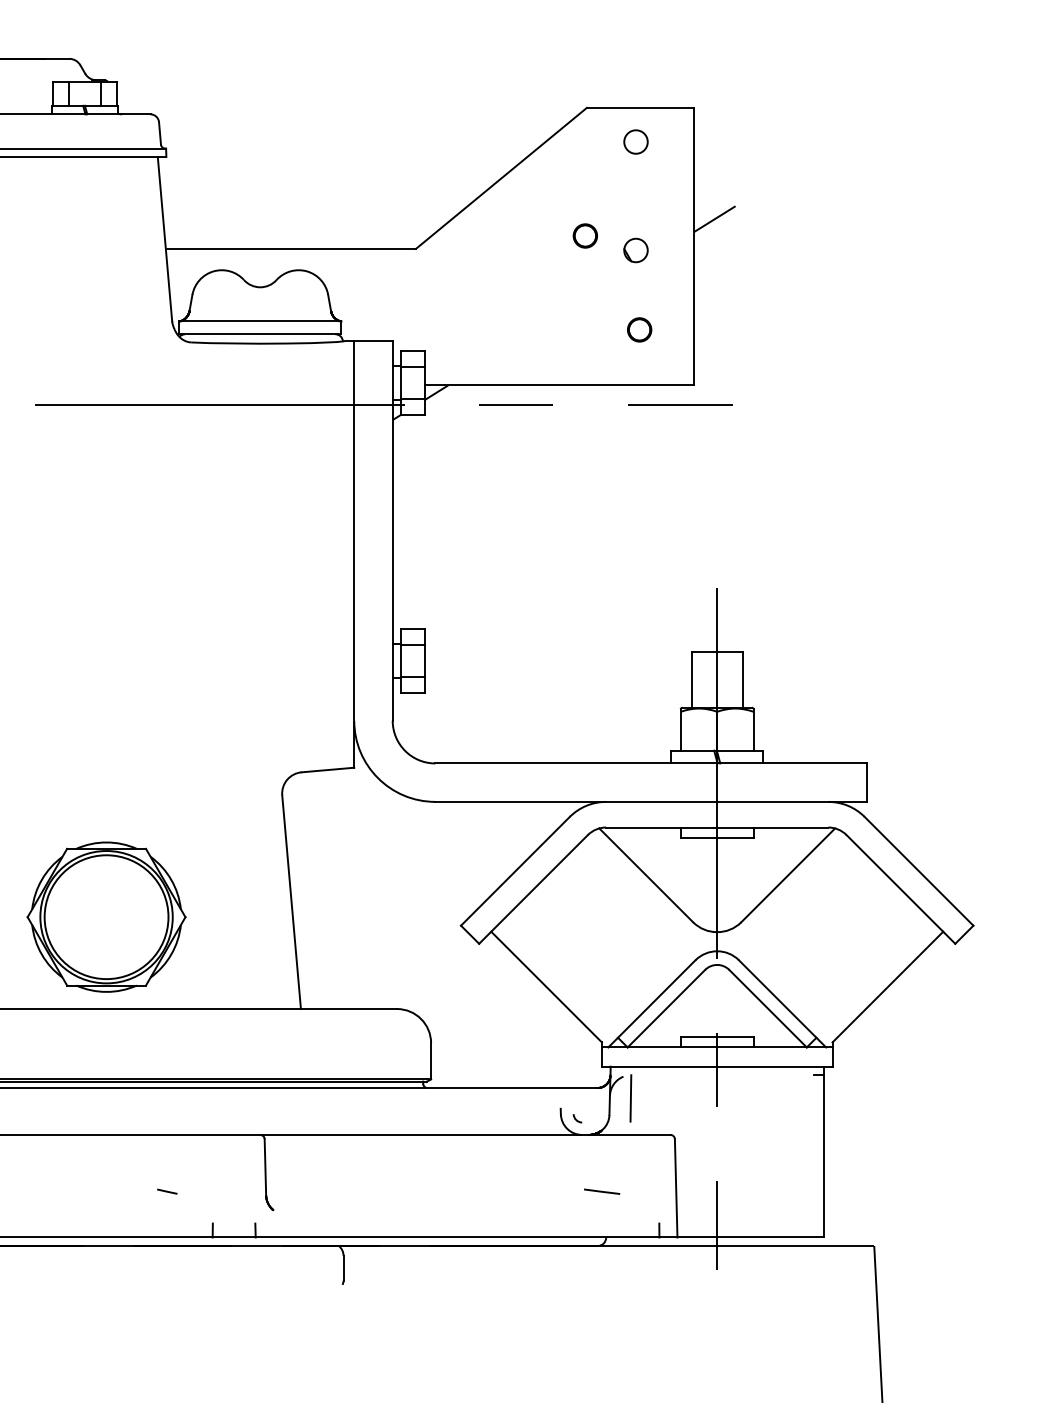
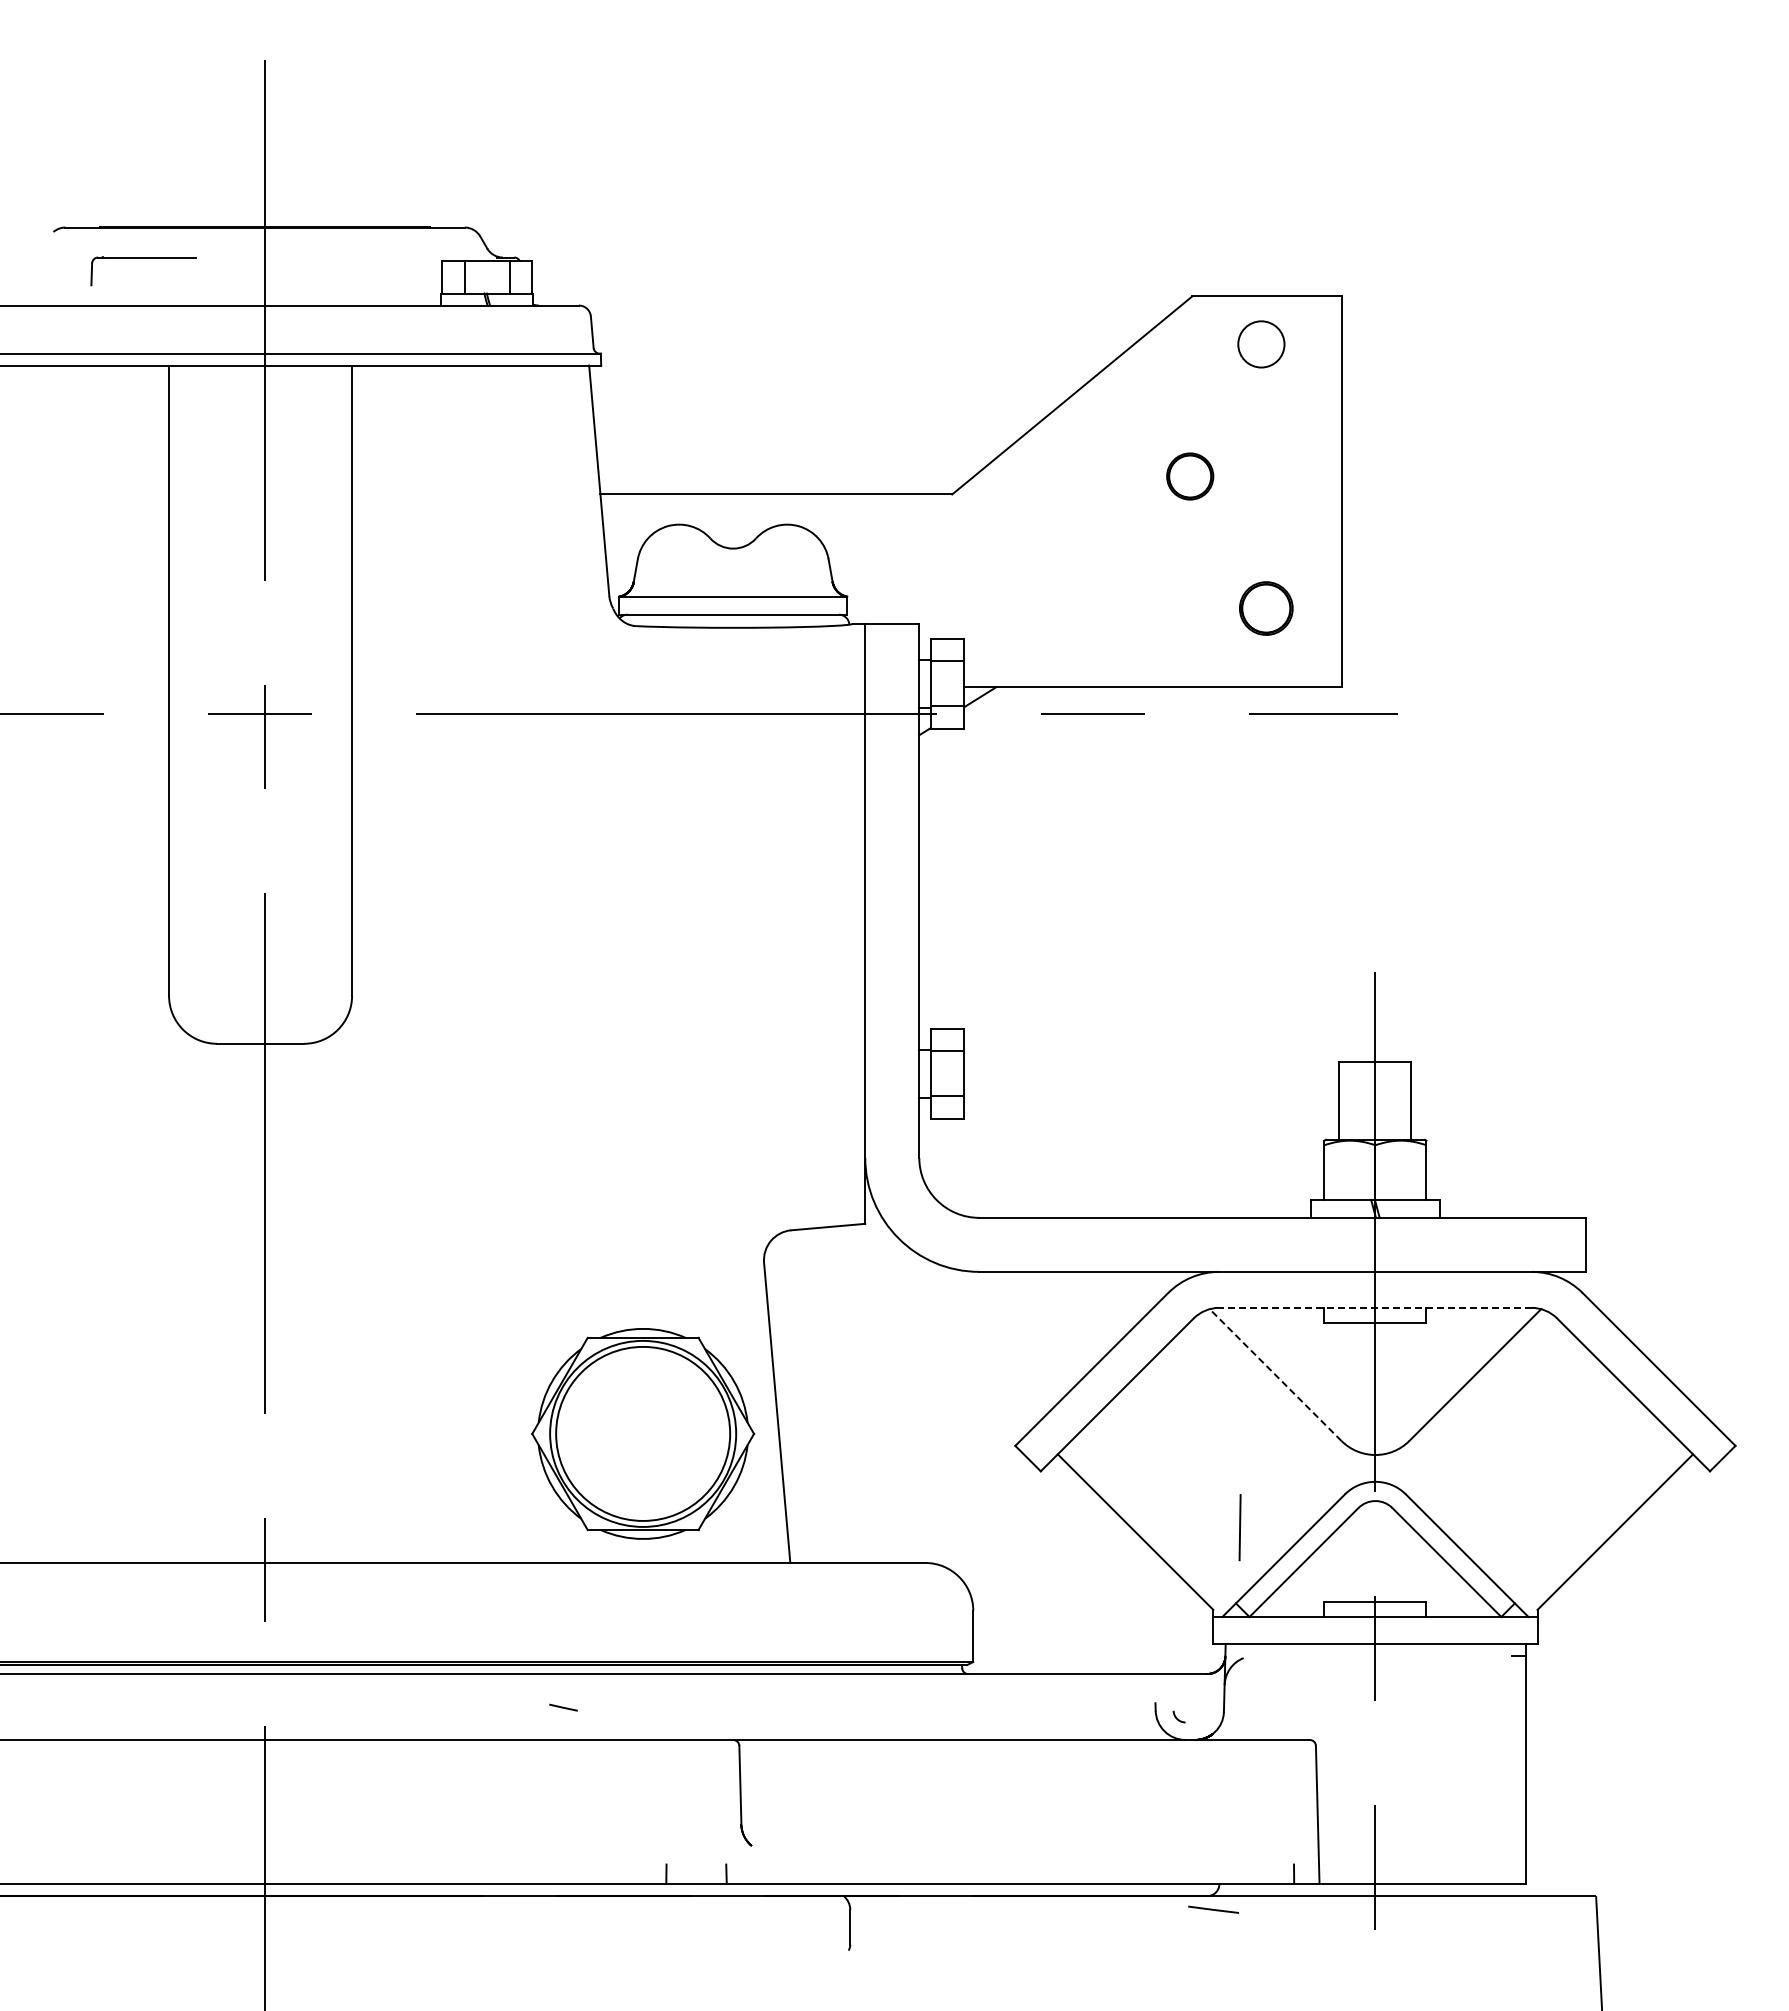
circle: (635, 142) -> (1260, 344), size x1.4
line: (714, 218) -> (1371, 452), removed
circle: (584, 235) -> (1189, 476), size x1.4
part: (635, 250) -> (1260, 496), removed
circle: (639, 329) -> (1266, 608), size x1.6
line: (716, 827) -> (1374, 1307), solid -> dashed
line: (646, 874) -> (1275, 1374), solid -> dashed
part: (106, 916) -> (643, 1433), moved
line: (630, 1098) -> (1239, 1527), moved
line: (167, 1191) -> (563, 1707), moved
line: (602, 1191) -> (1213, 1909), moved

